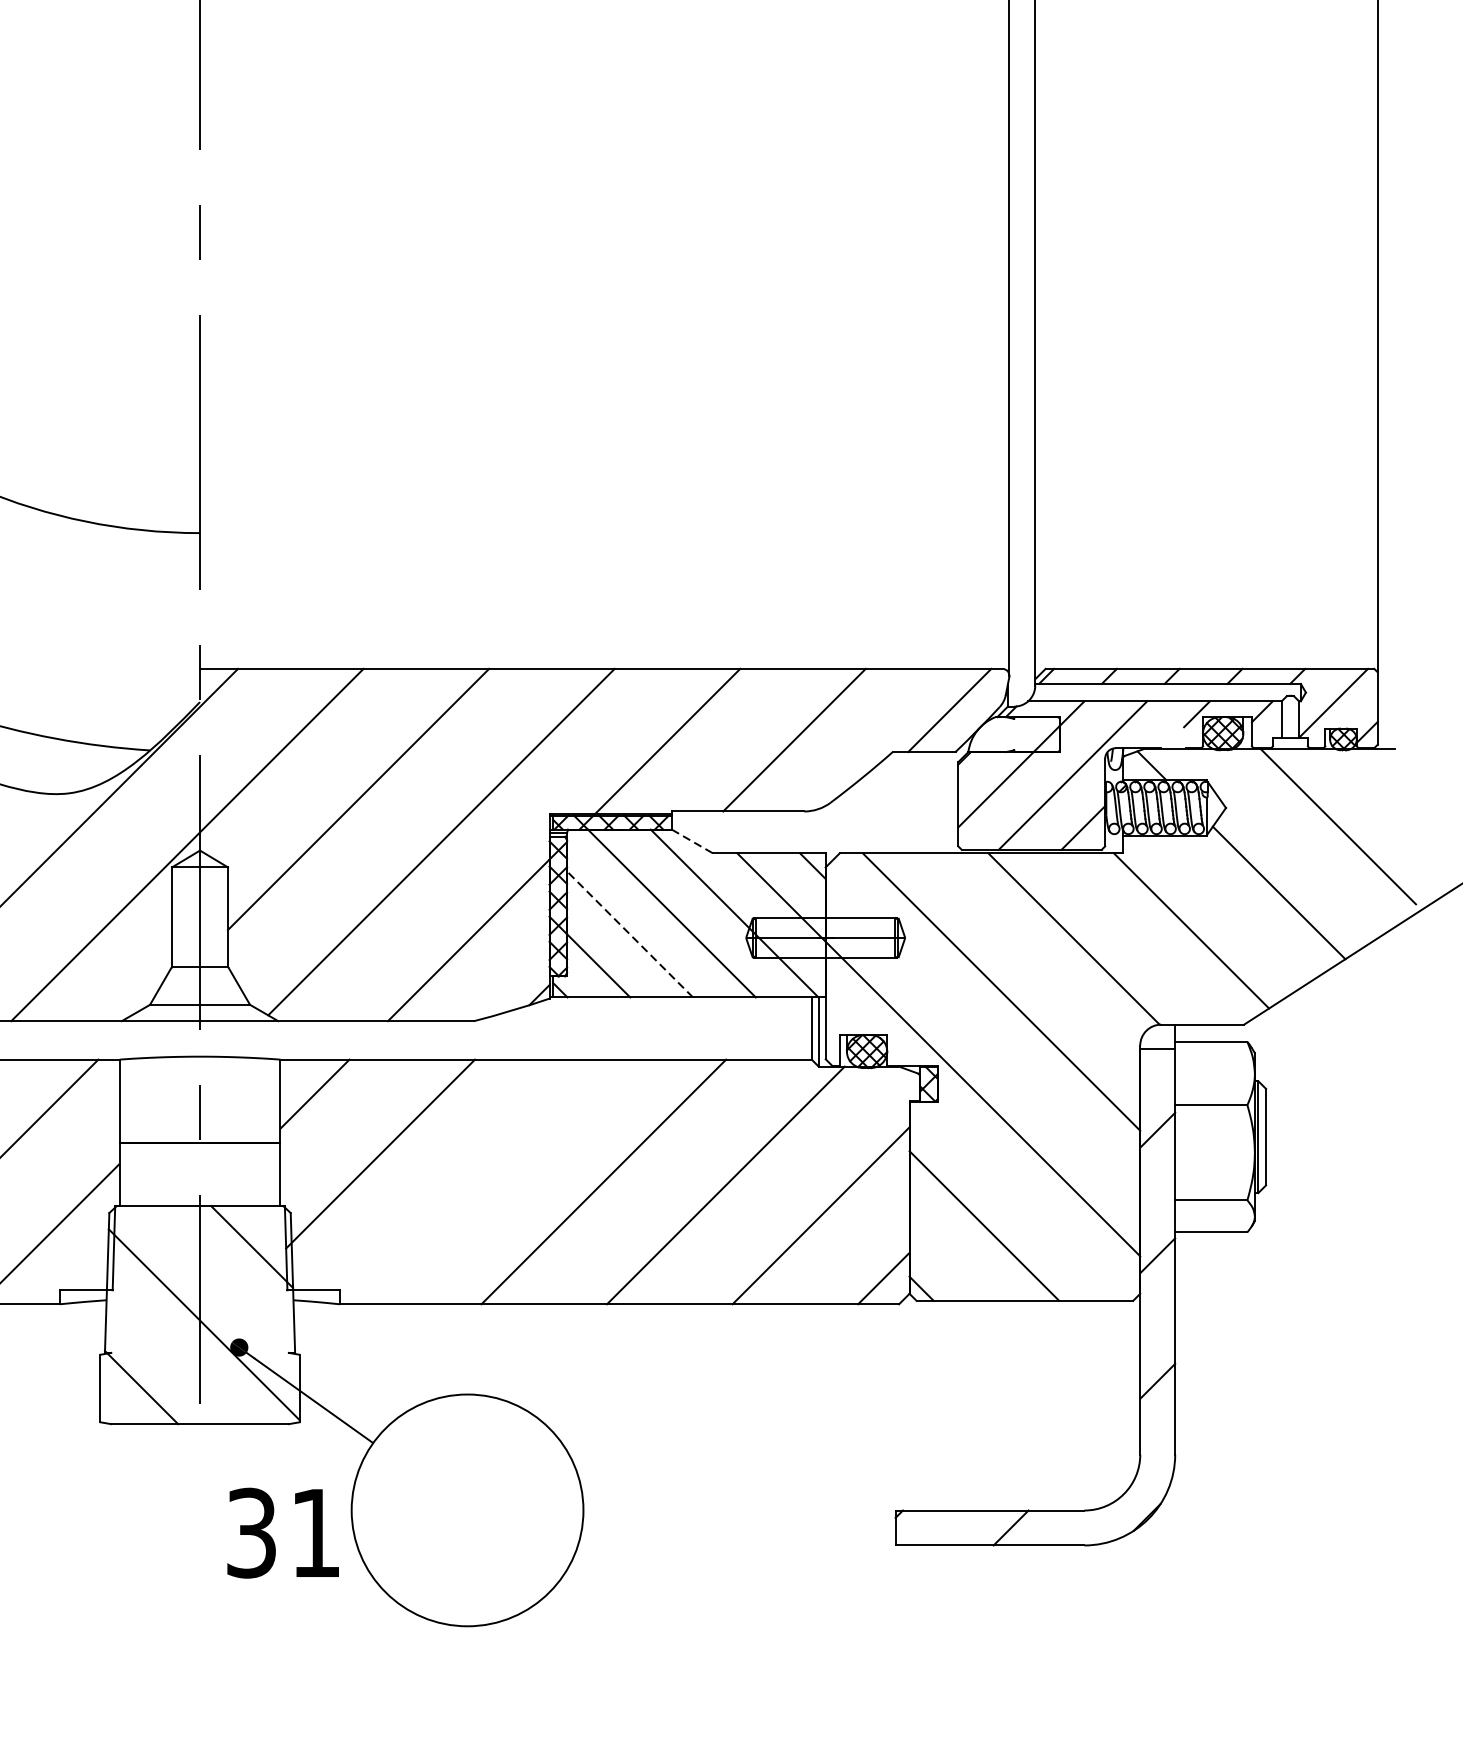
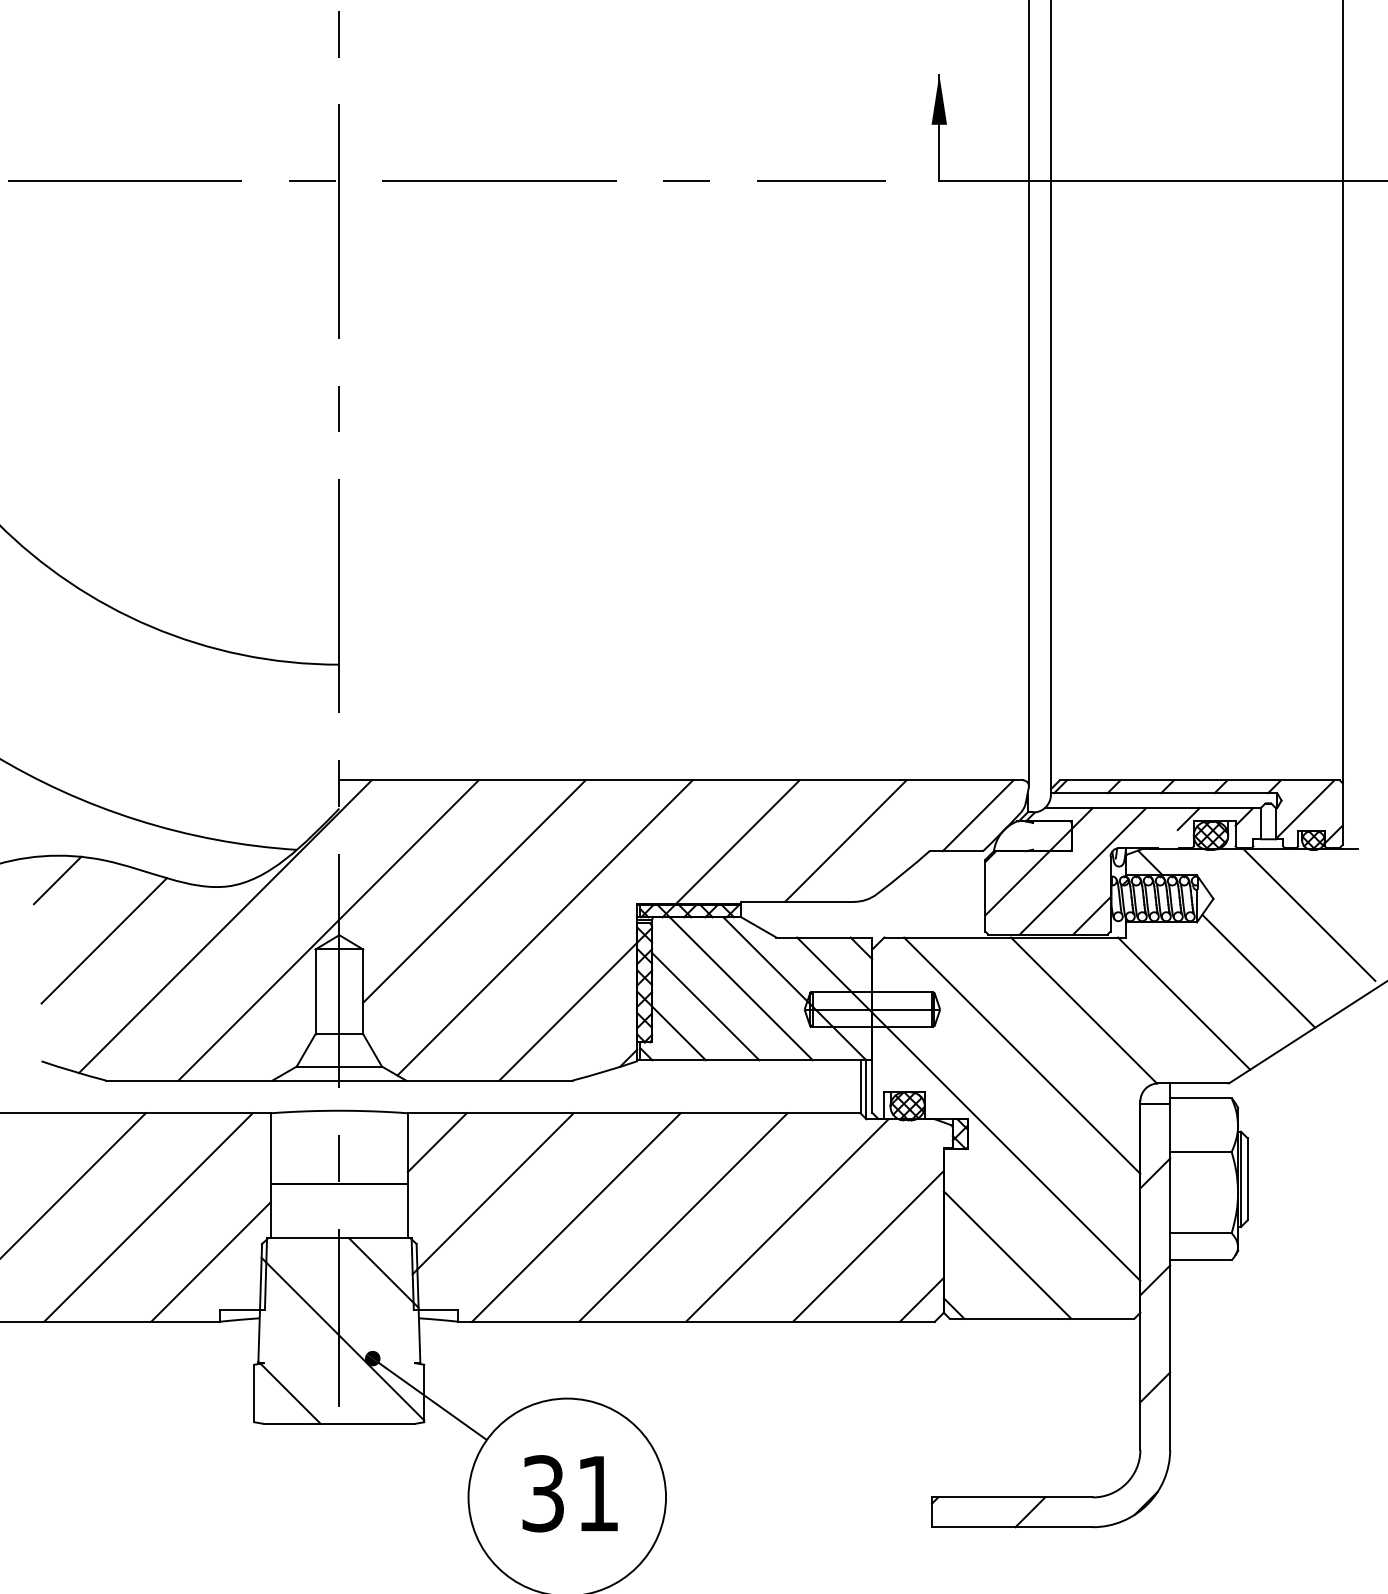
line: (693, 841) -> (759, 927), dashed -> solid
line: (629, 934) -> (705, 1006), dashed -> solid
line: (478, 1181) -> (576, 1217), added
text: (282, 1532) -> (569, 1493), moved

